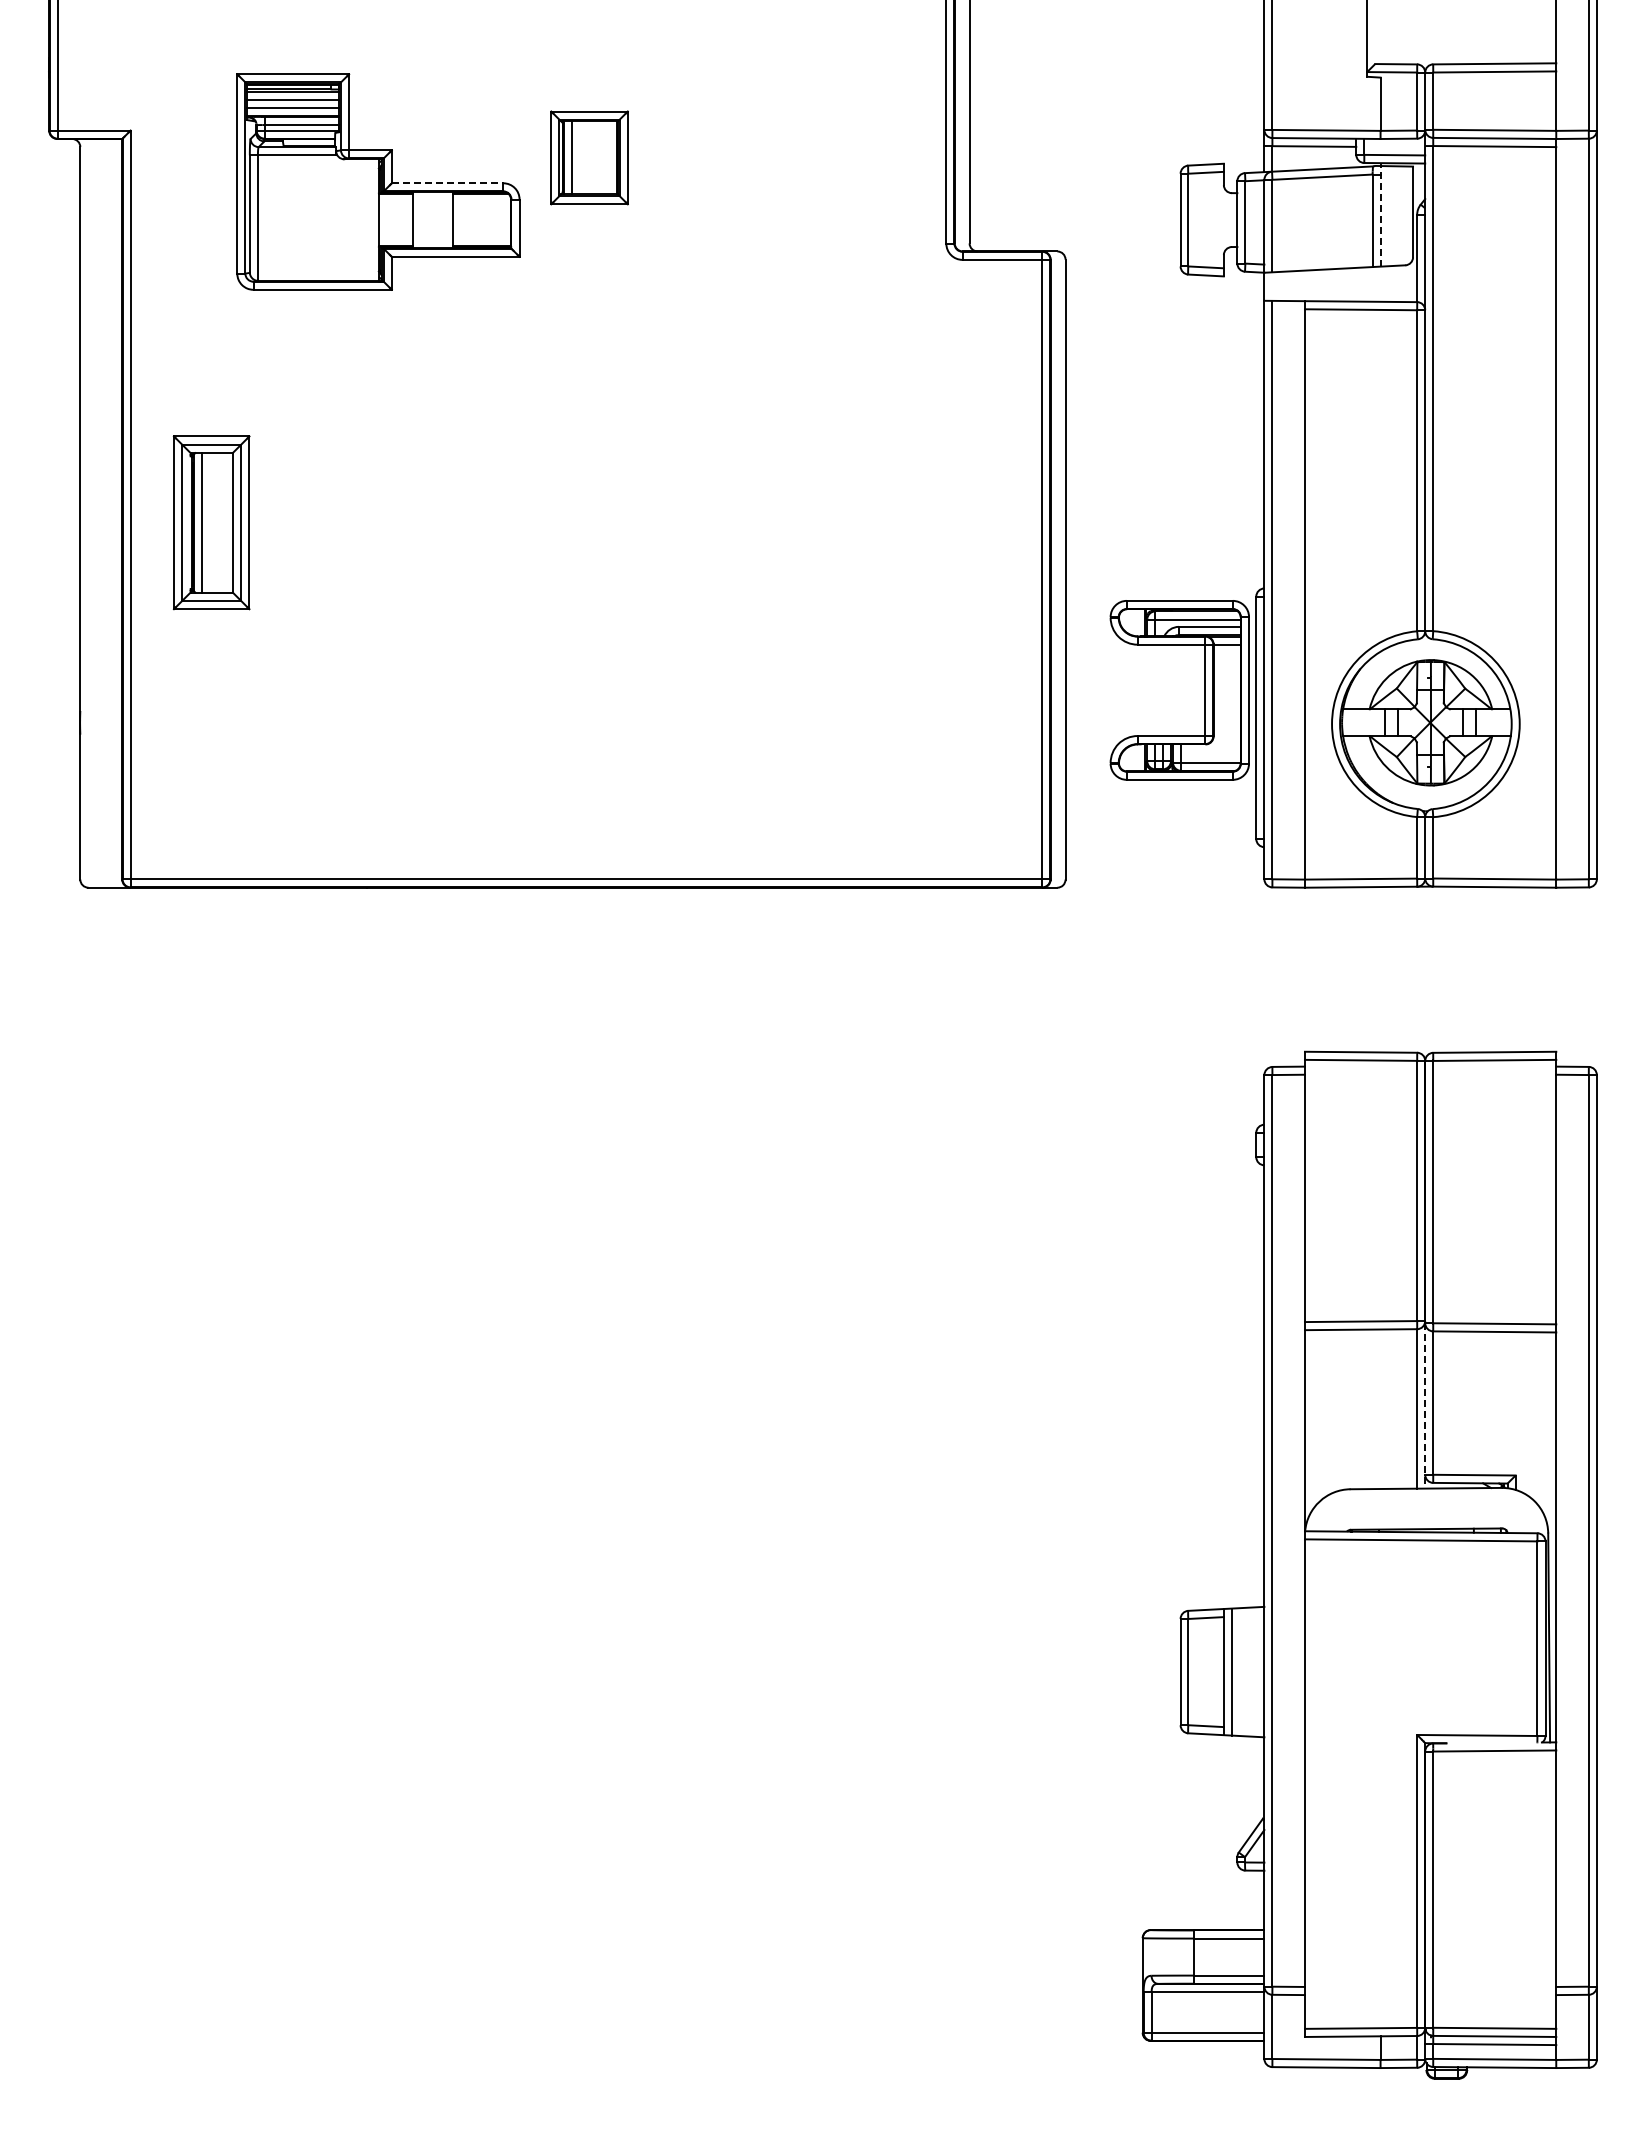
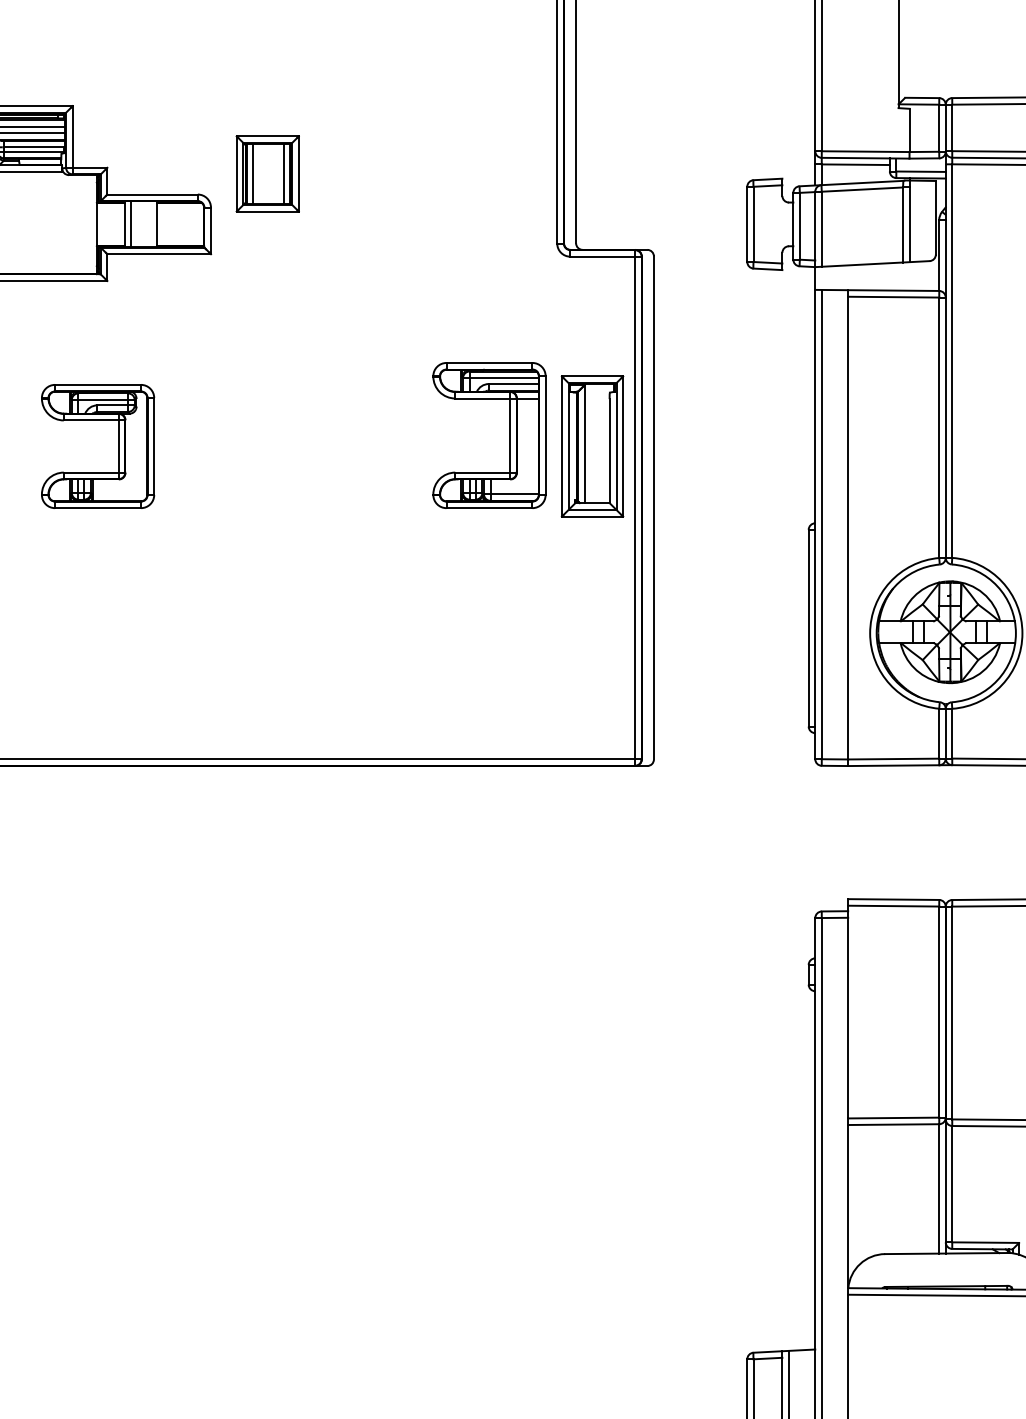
line: (609, 157) -> (283, 173), added
line: (447, 183) -> (152, 194), dashed -> solid
line: (1380, 214) -> (909, 219), dashed -> solid
line: (420, 219) -> (130, 223), added
part: (405, 493) -> (118, 446), added
part: (989, 493) -> (592, 446), added
part: (1204, 690) -> (509, 435), moved
line: (1425, 1405) -> (945, 1186), dashed -> solid

